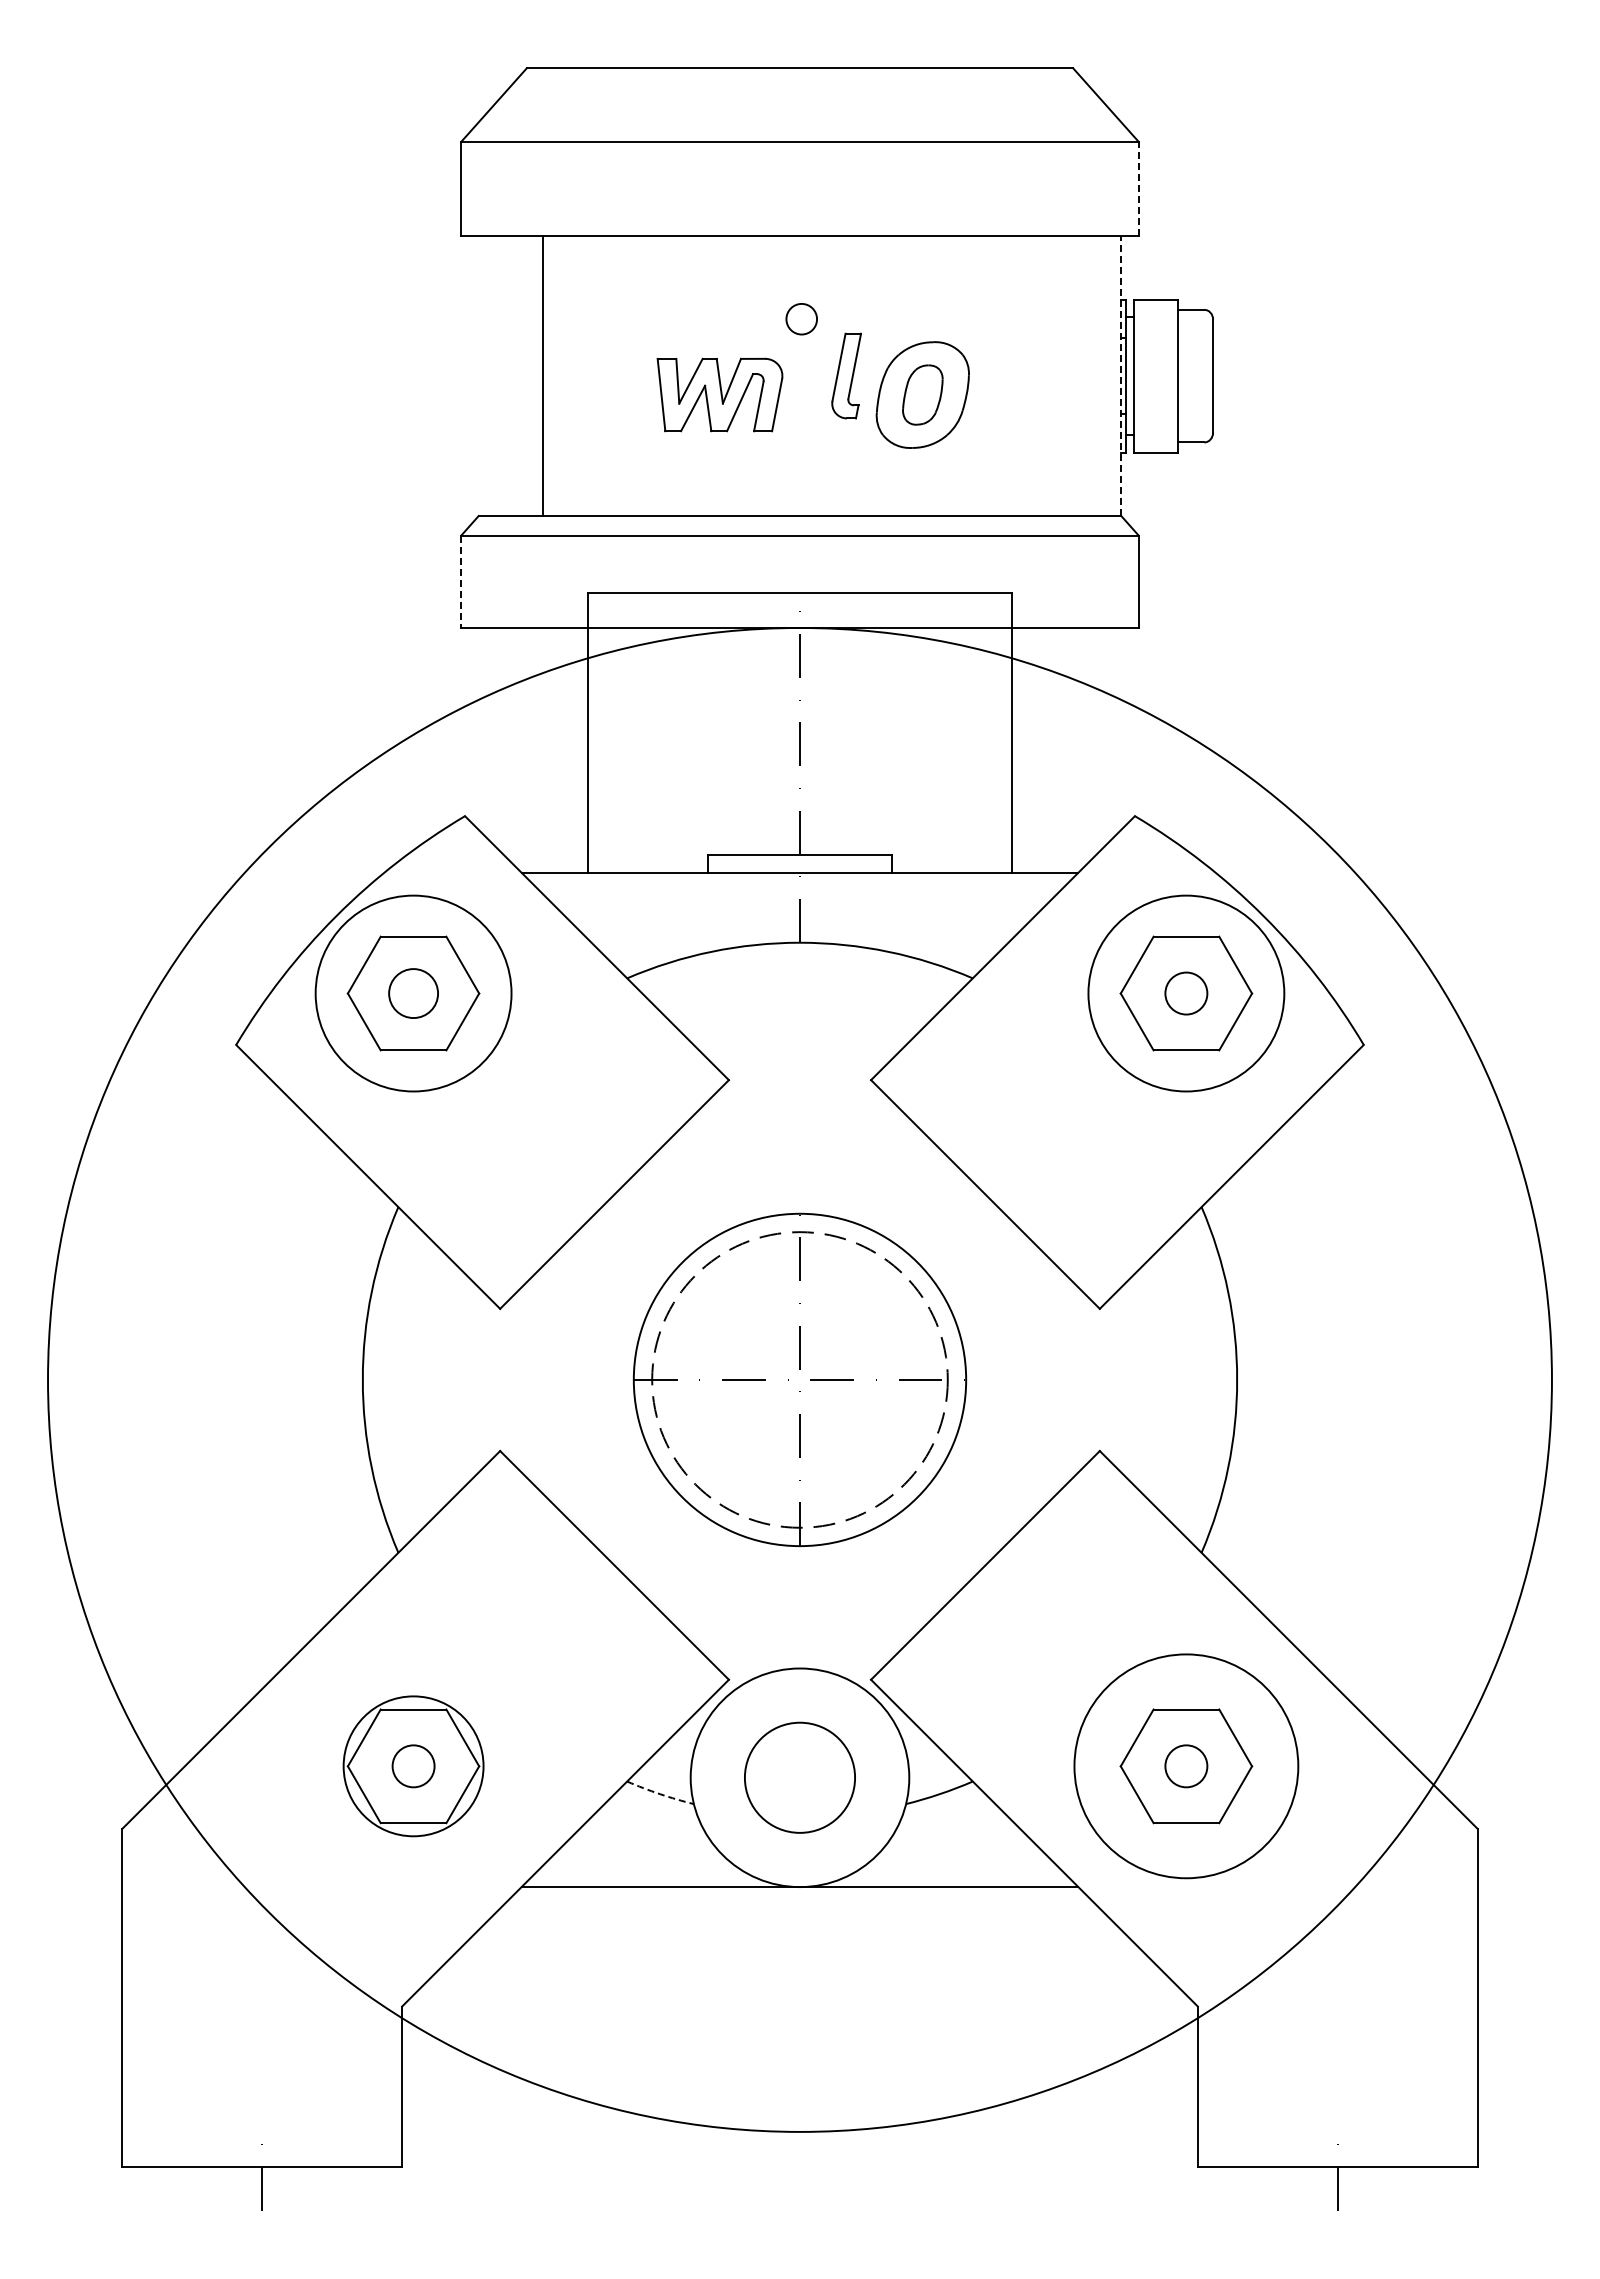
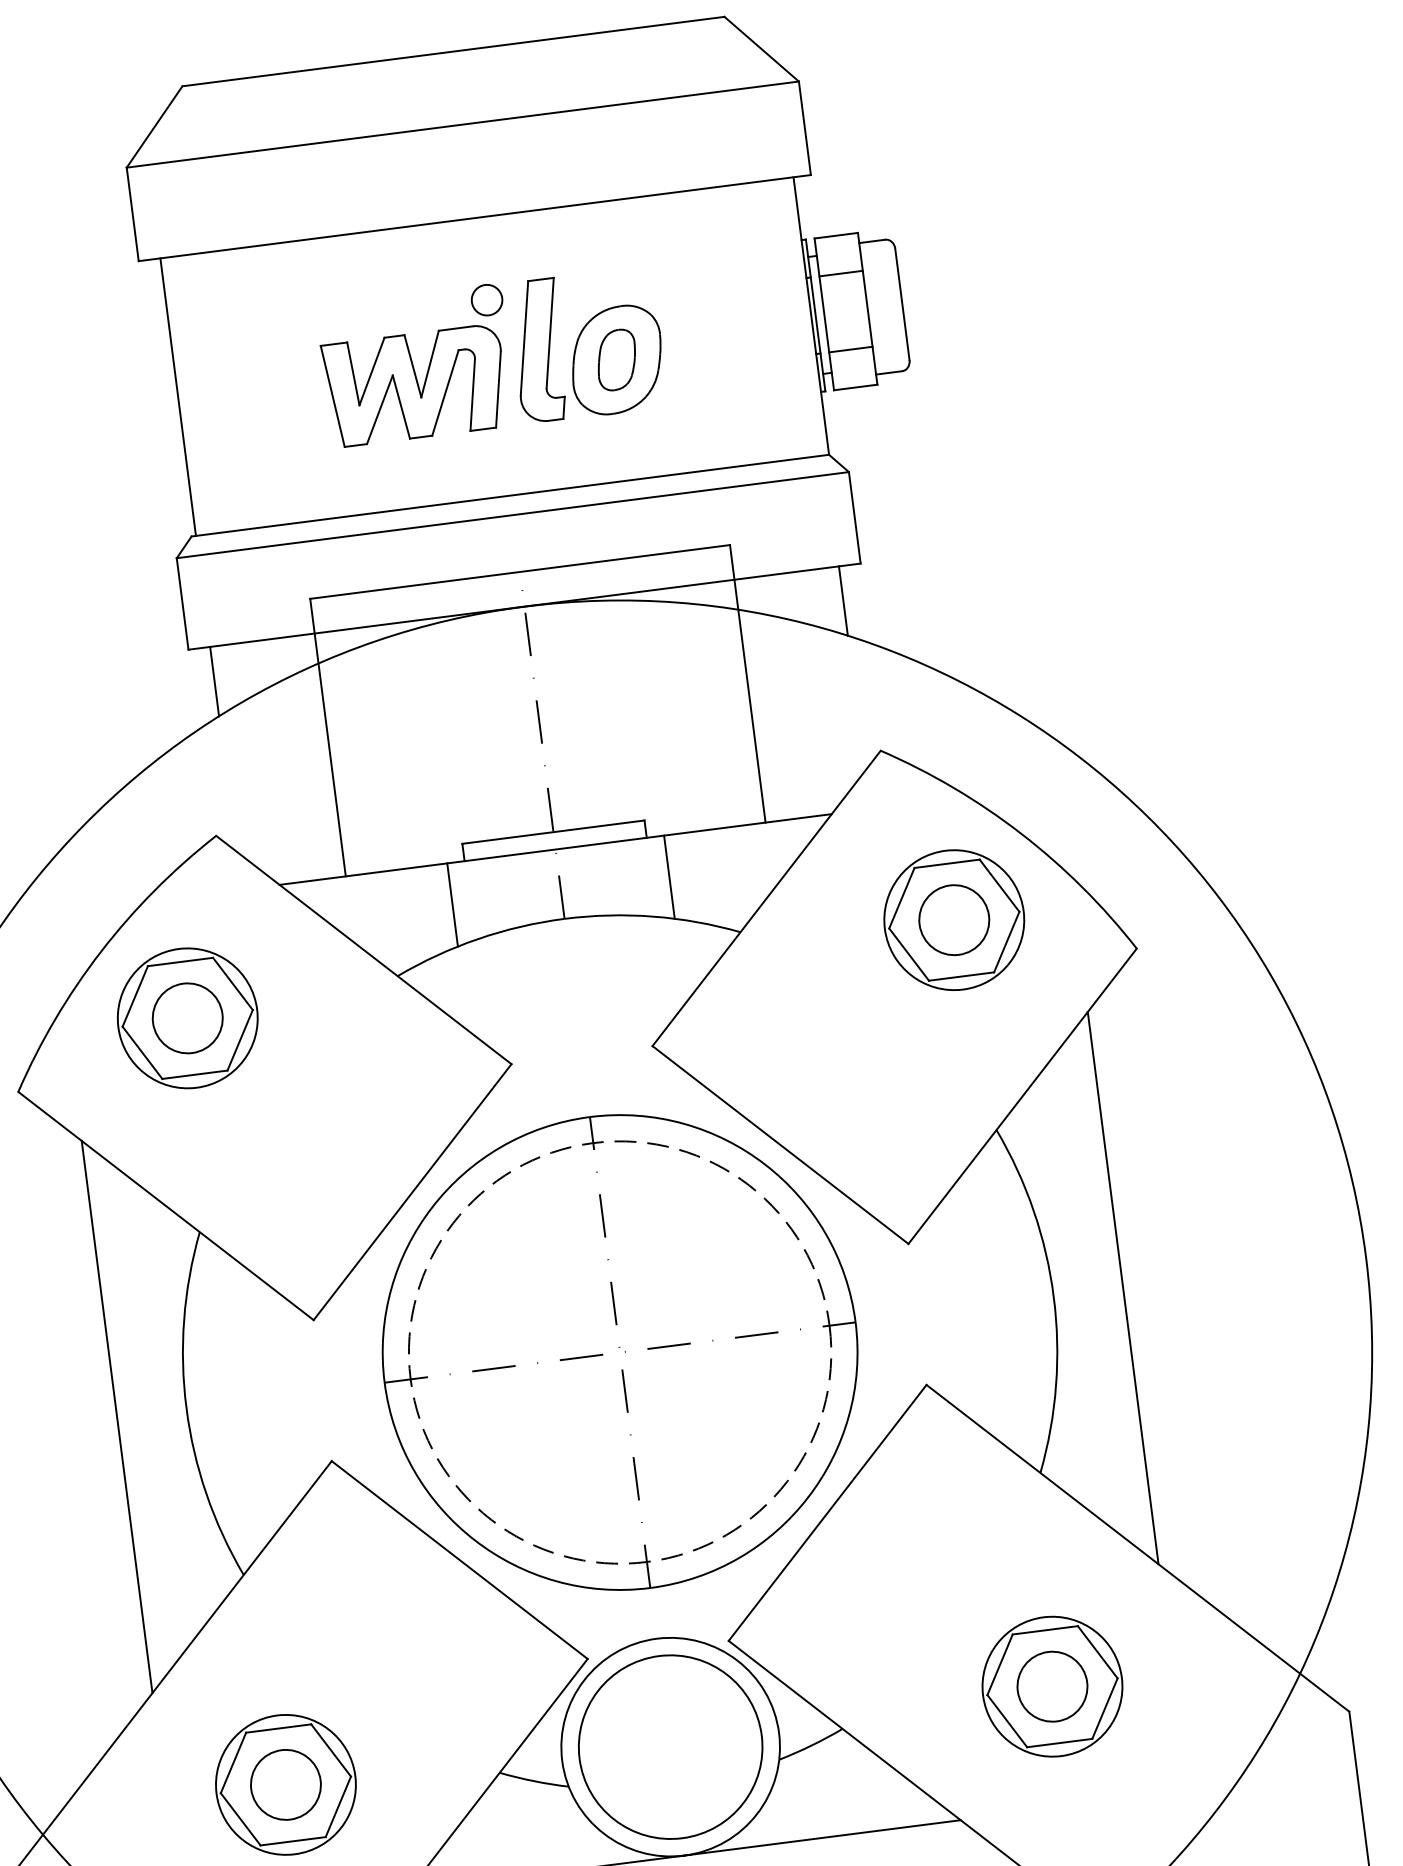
line: (1138, 188) -> (804, 127), dashed -> solid
line: (1156, 337) -> (841, 273), added
part: (846, 375) -> (538, 350), size x1.67
line: (543, 376) -> (178, 397), moved
line: (1121, 376) -> (811, 316), dashed -> solid
part: (719, 394) -> (415, 385), size x1.43
line: (1156, 414) -> (851, 349), added
line: (461, 582) -> (183, 604), dashed -> solid
line: (483, 662) -> (215, 681), added
line: (1116, 662) -> (842, 600), added
line: (690, 914) -> (452, 904), added
line: (909, 914) -> (669, 876), added
circle: (413, 993) -> (187, 1018), size x0.71
circle: (413, 993) -> (187, 1018), size x1.43
circle: (1186, 993) -> (954, 920), size x0.71
circle: (1186, 993) -> (954, 920), size x1.67
line: (292, 1379) -> (116, 1416), added
part: (799, 1379) -> (619, 1352), size x1.43
line: (1307, 1379) -> (1123, 1287), added
circle: (413, 1766) -> (285, 1785), size x1.67
circle: (1186, 1766) -> (1052, 1686), size x0.62
circle: (1186, 1766) -> (1052, 1686), size x1.67
circle: (799, 1777) -> (670, 1746), size x1.67
arc: (660, 1794) -> (534, 1781), dashed -> solid

